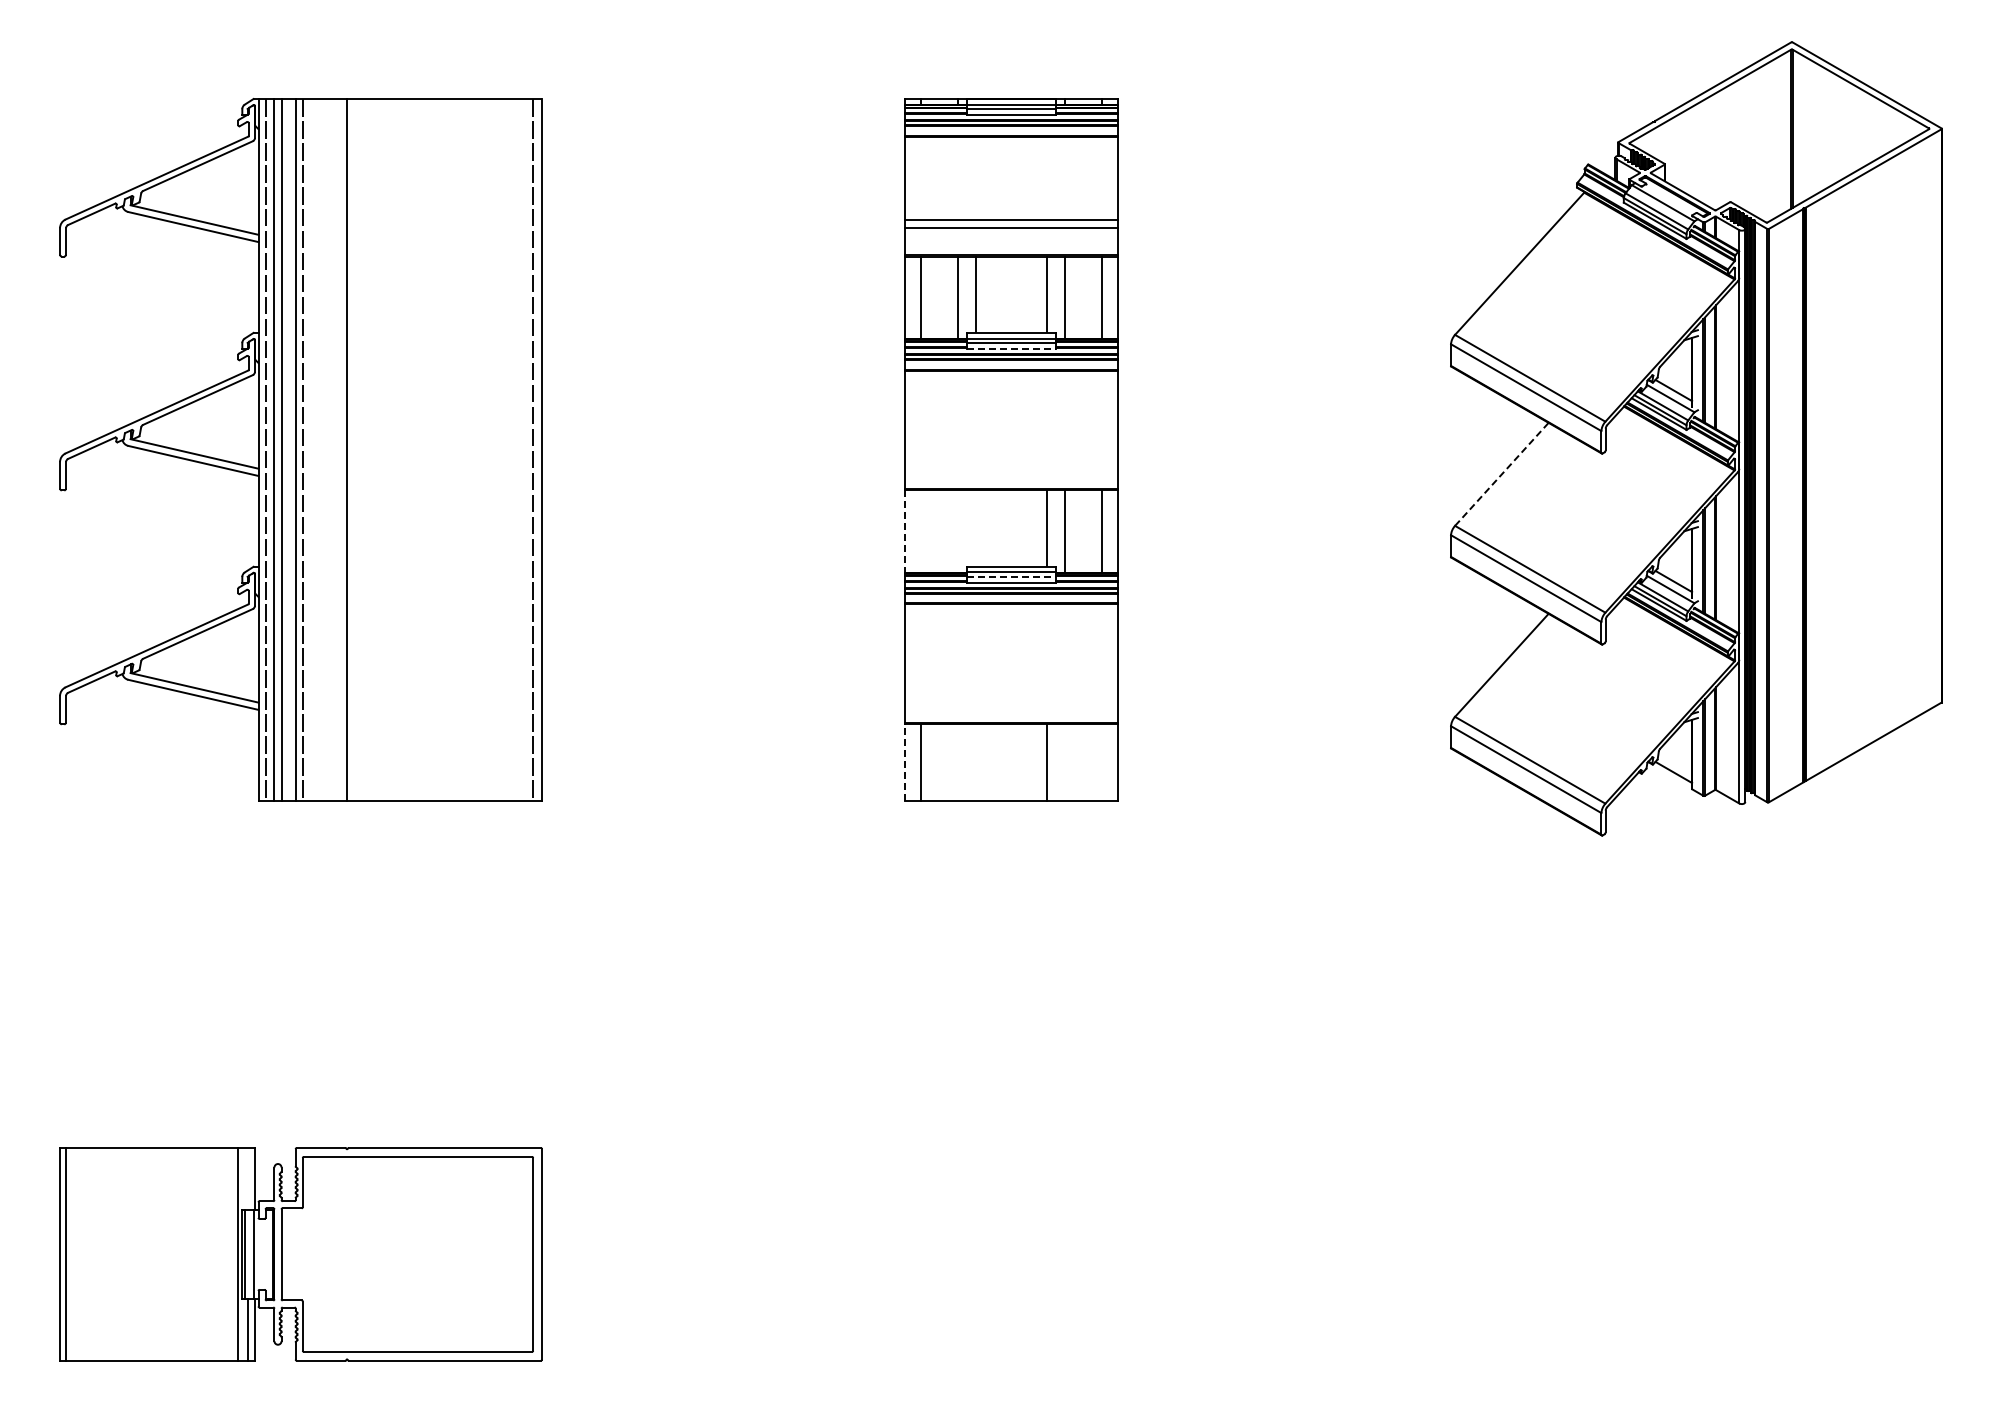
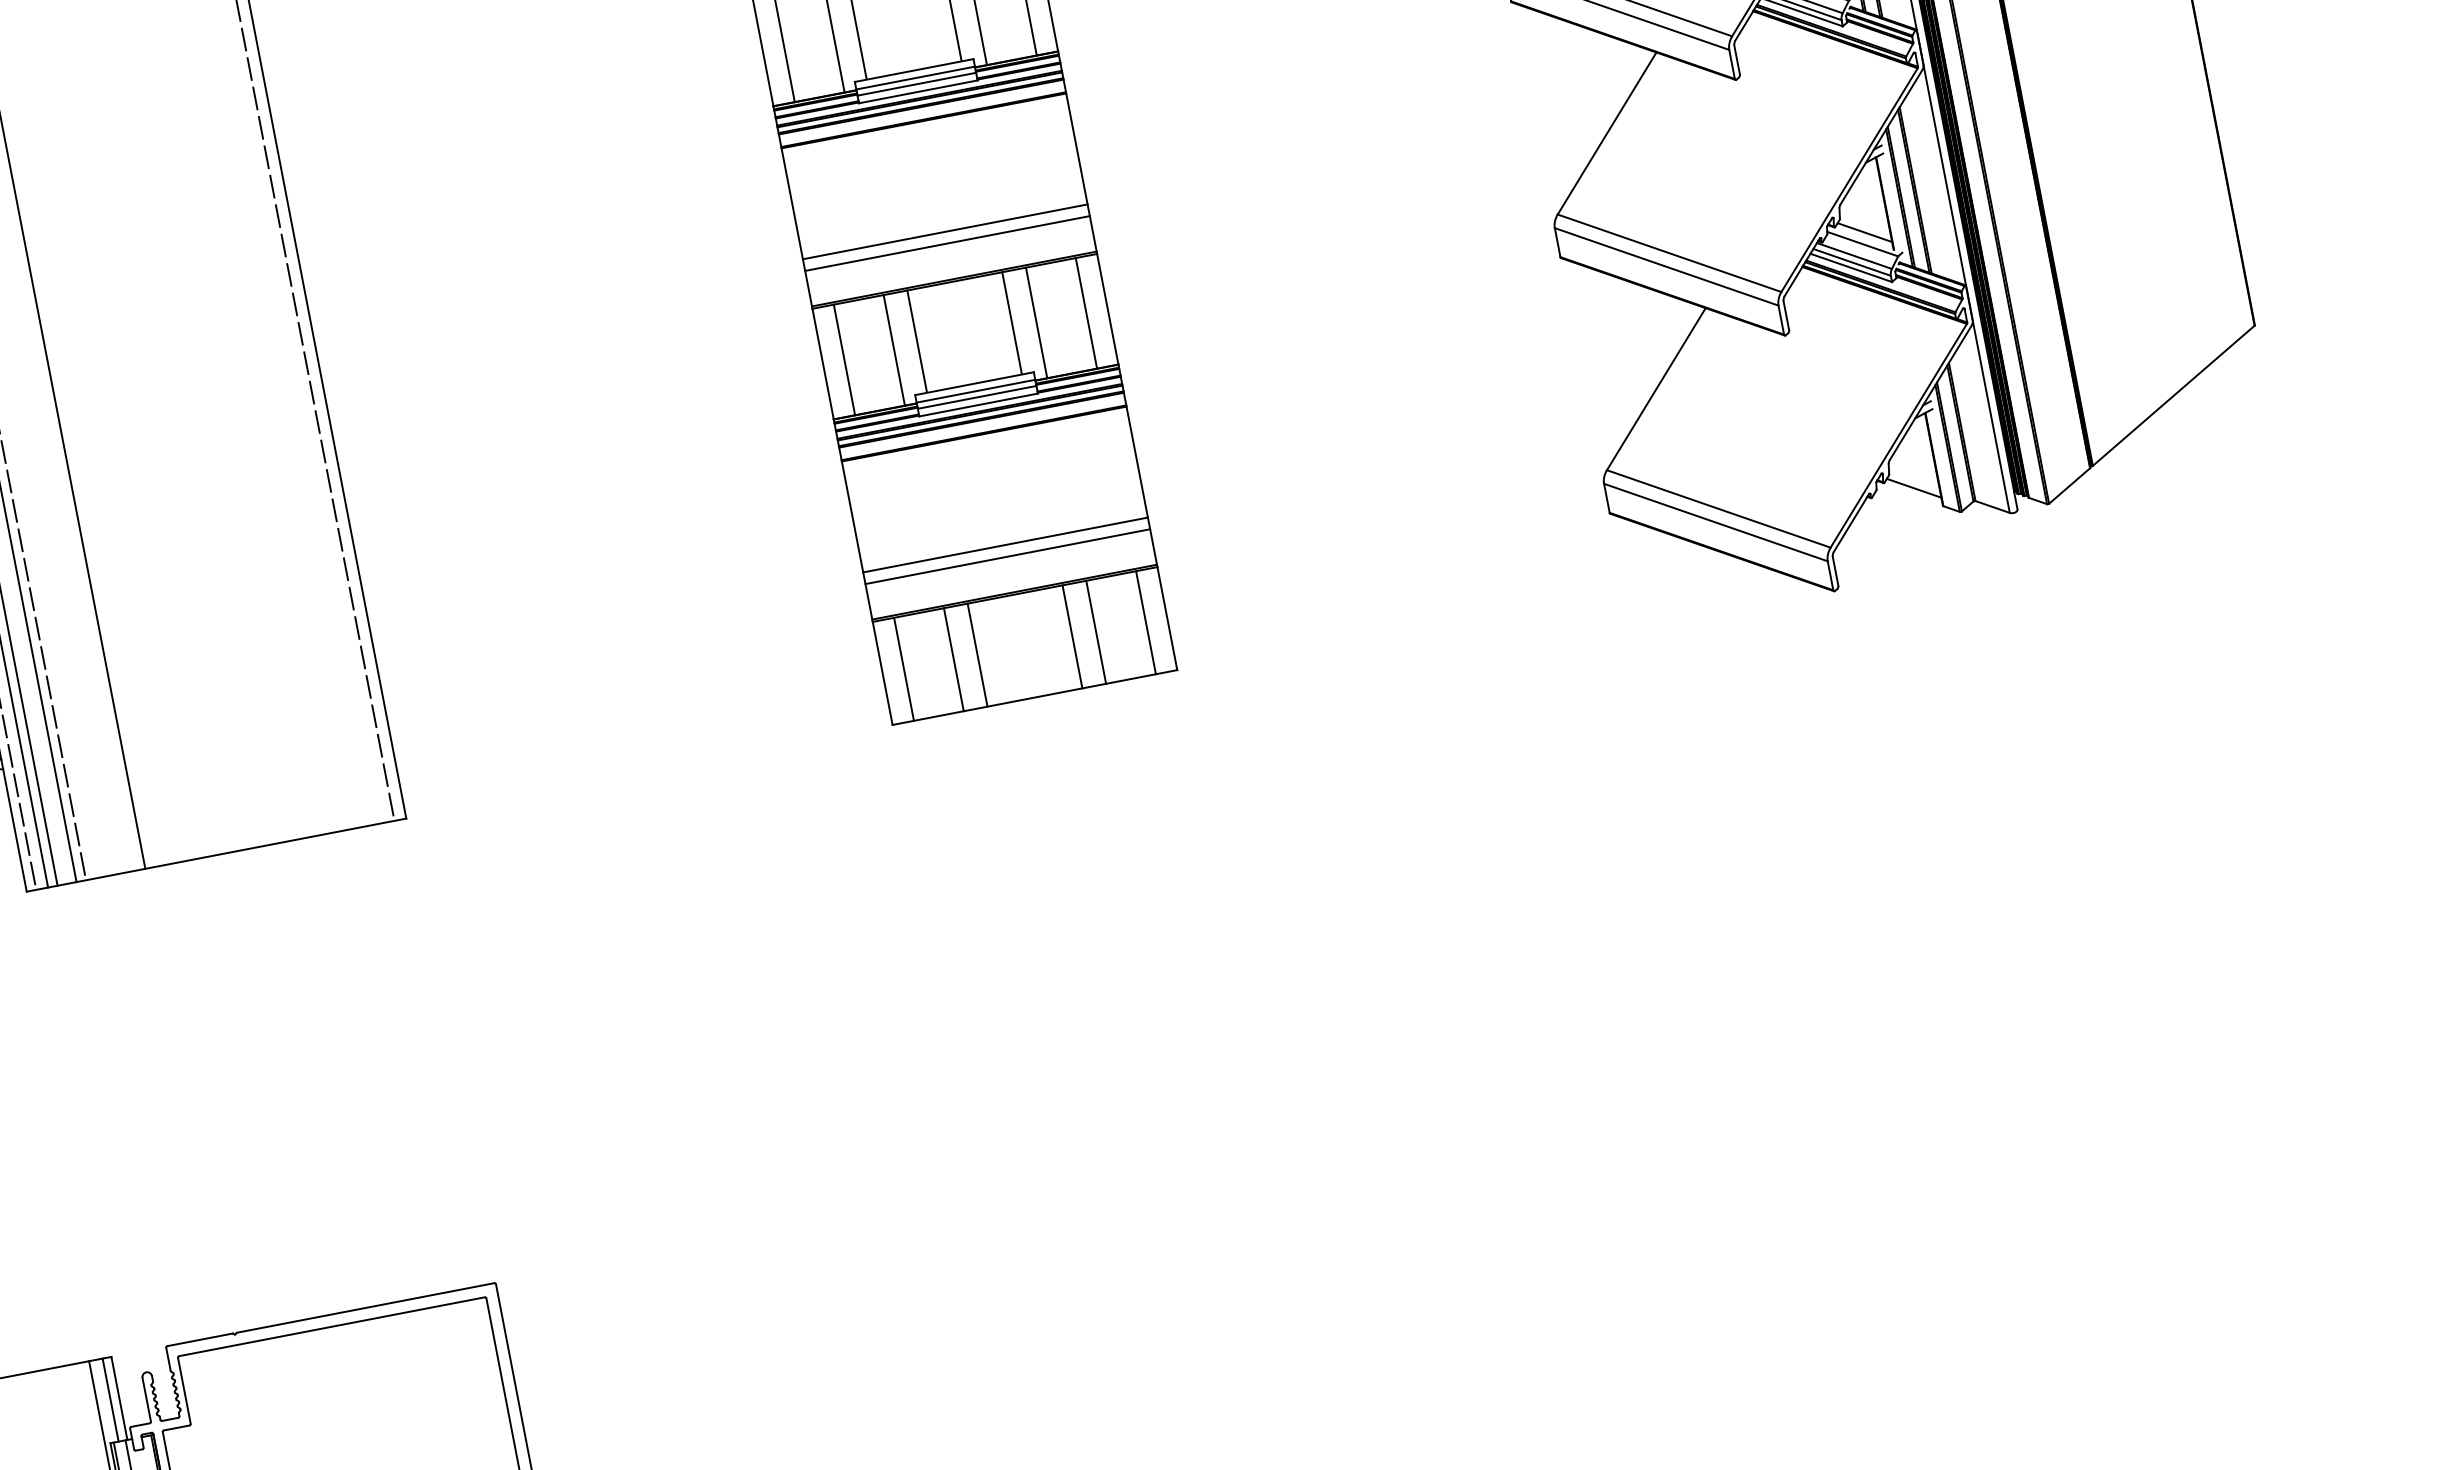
line: (1012, 348) -> (919, 91), dashed -> solid
line: (1011, 453) -> (945, 231), added
line: (1011, 462) -> (947, 244), added
line: (1501, 474) -> (1606, 133), dashed -> solid
line: (976, 528) -> (917, 341), added
line: (921, 531) -> (844, 359), added
line: (958, 531) -> (894, 350), added
line: (905, 532) -> (823, 365), dashed -> solid
line: (1012, 577) -> (978, 397), dashed -> solid
line: (1011, 687) -> (1005, 545), added
line: (1011, 696) -> (1007, 557), added
line: (905, 762) -> (882, 673), dashed -> solid
line: (958, 762) -> (953, 659), added
line: (976, 762) -> (978, 654), added
line: (1064, 762) -> (1095, 632), added
line: (1101, 762) -> (1145, 622), added
line: (248, 1179) -> (110, 1400), added

